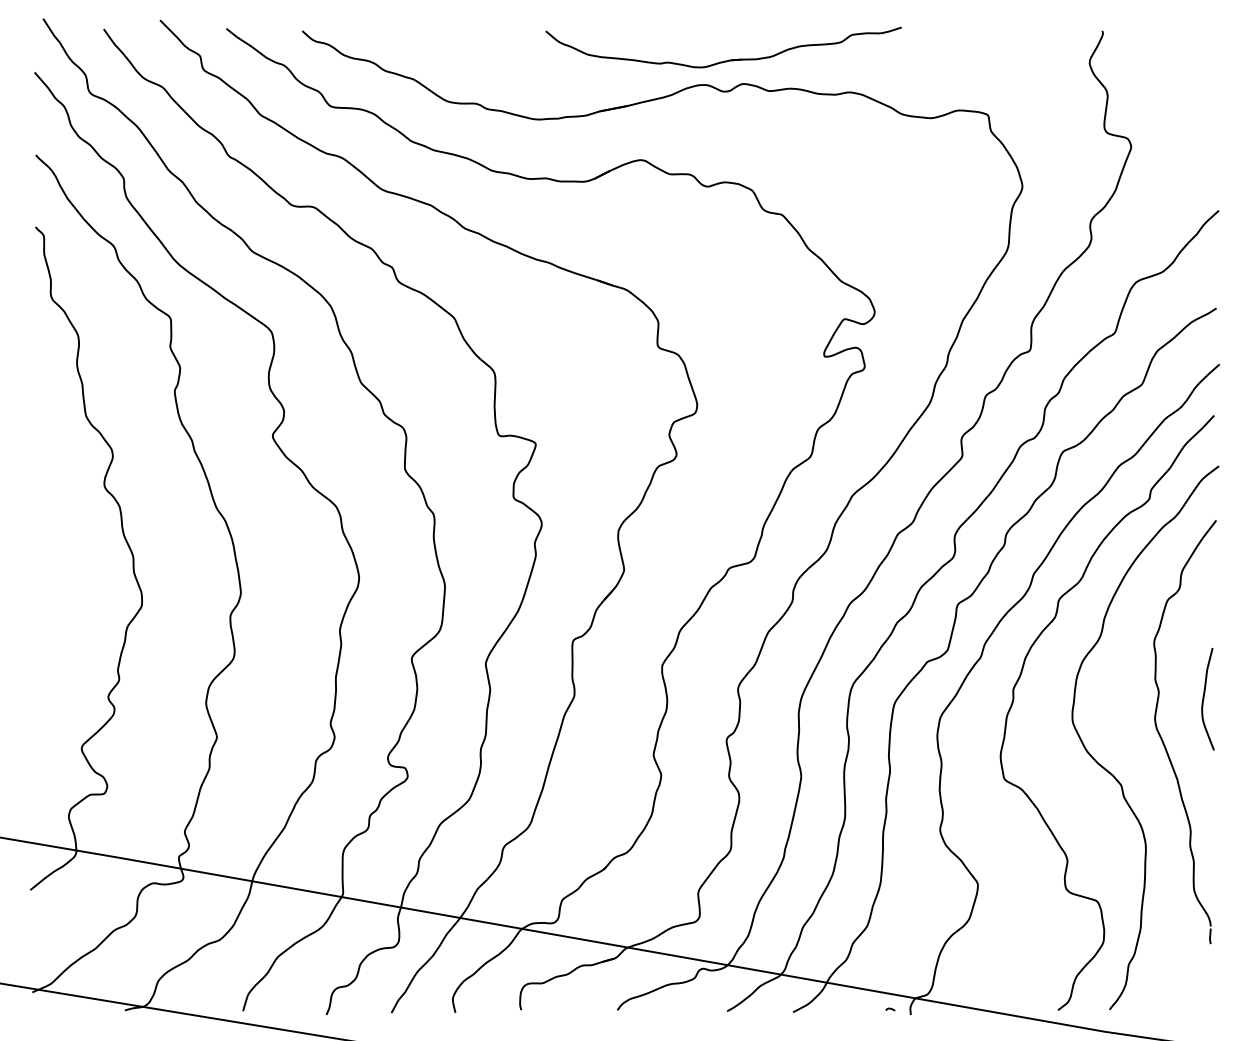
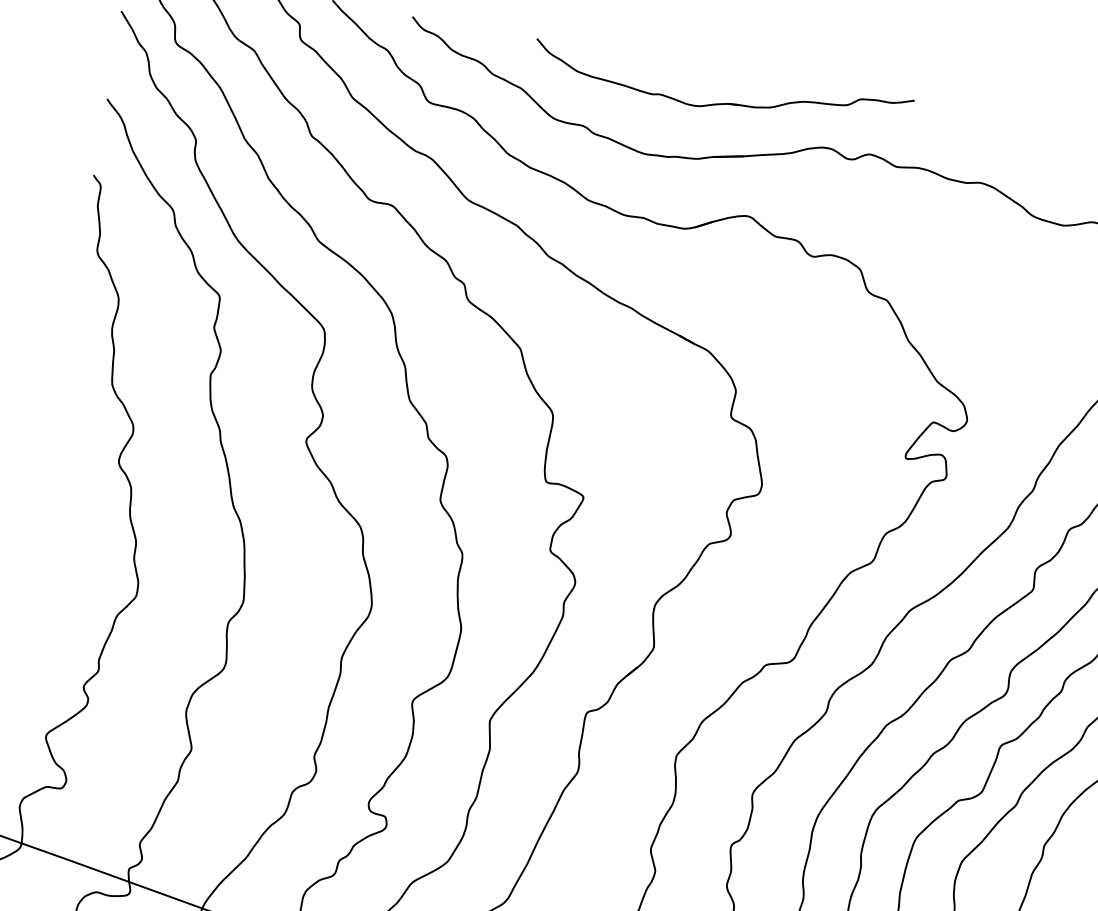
part: (724, 60) -> (720, 102), moved

